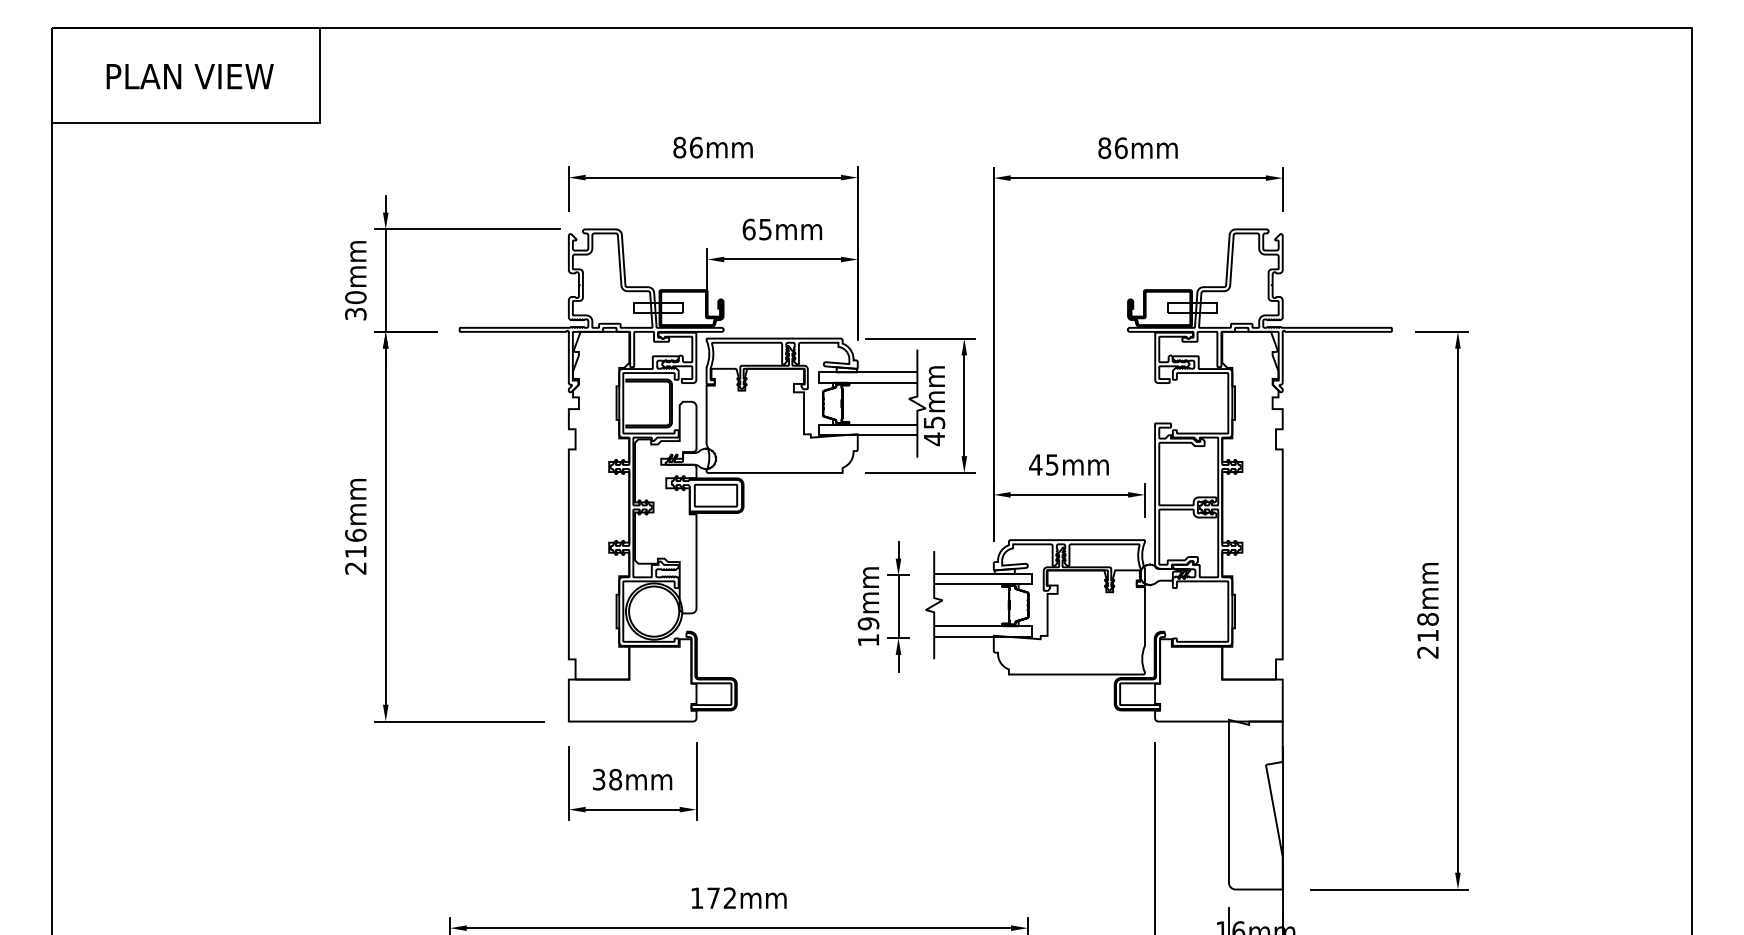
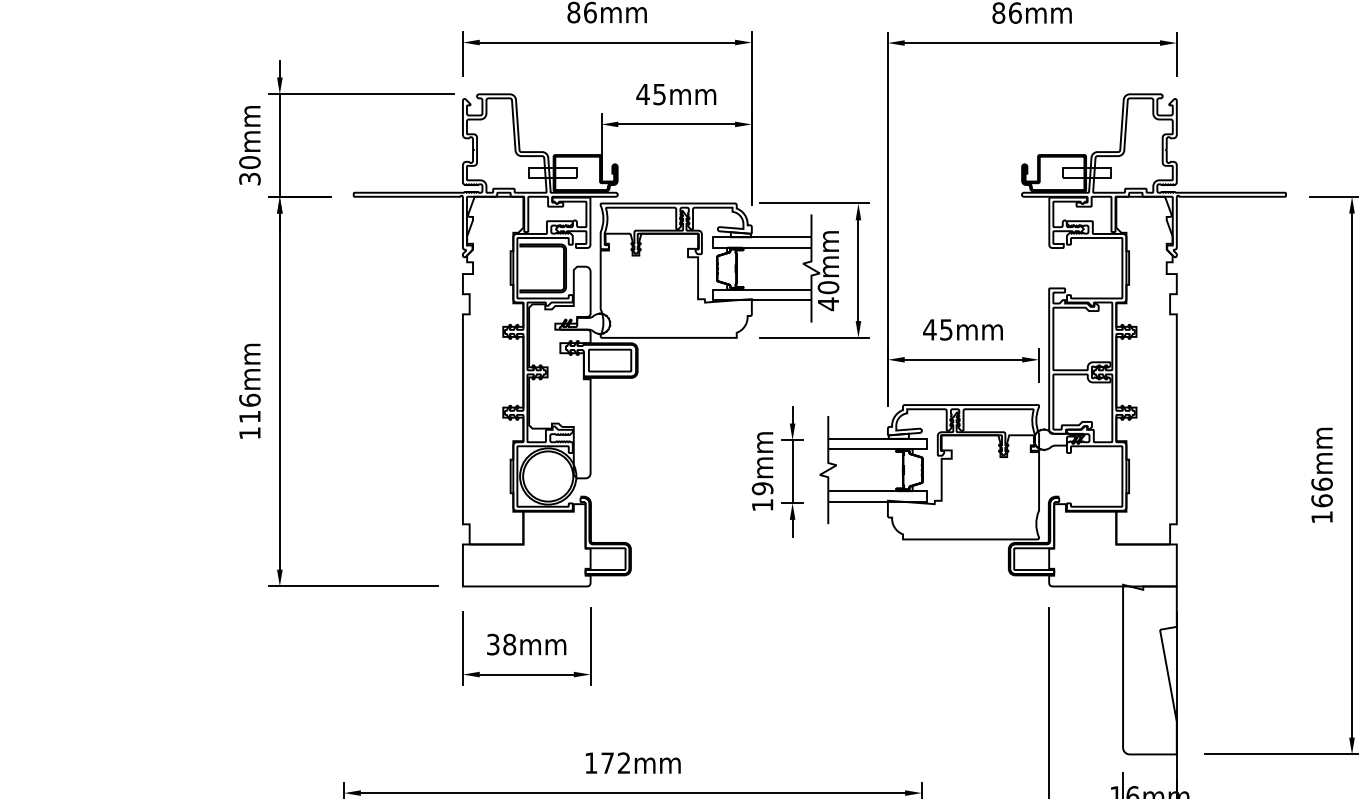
text: (748, 229) -> (642, 94), 65mm -> 45mm
text: (934, 422) -> (828, 287), 45mm -> 40mm
text: (355, 568) -> (249, 433), 216mm -> 116mm
text: (1427, 635) -> (1321, 500), 218mm -> 166mm

